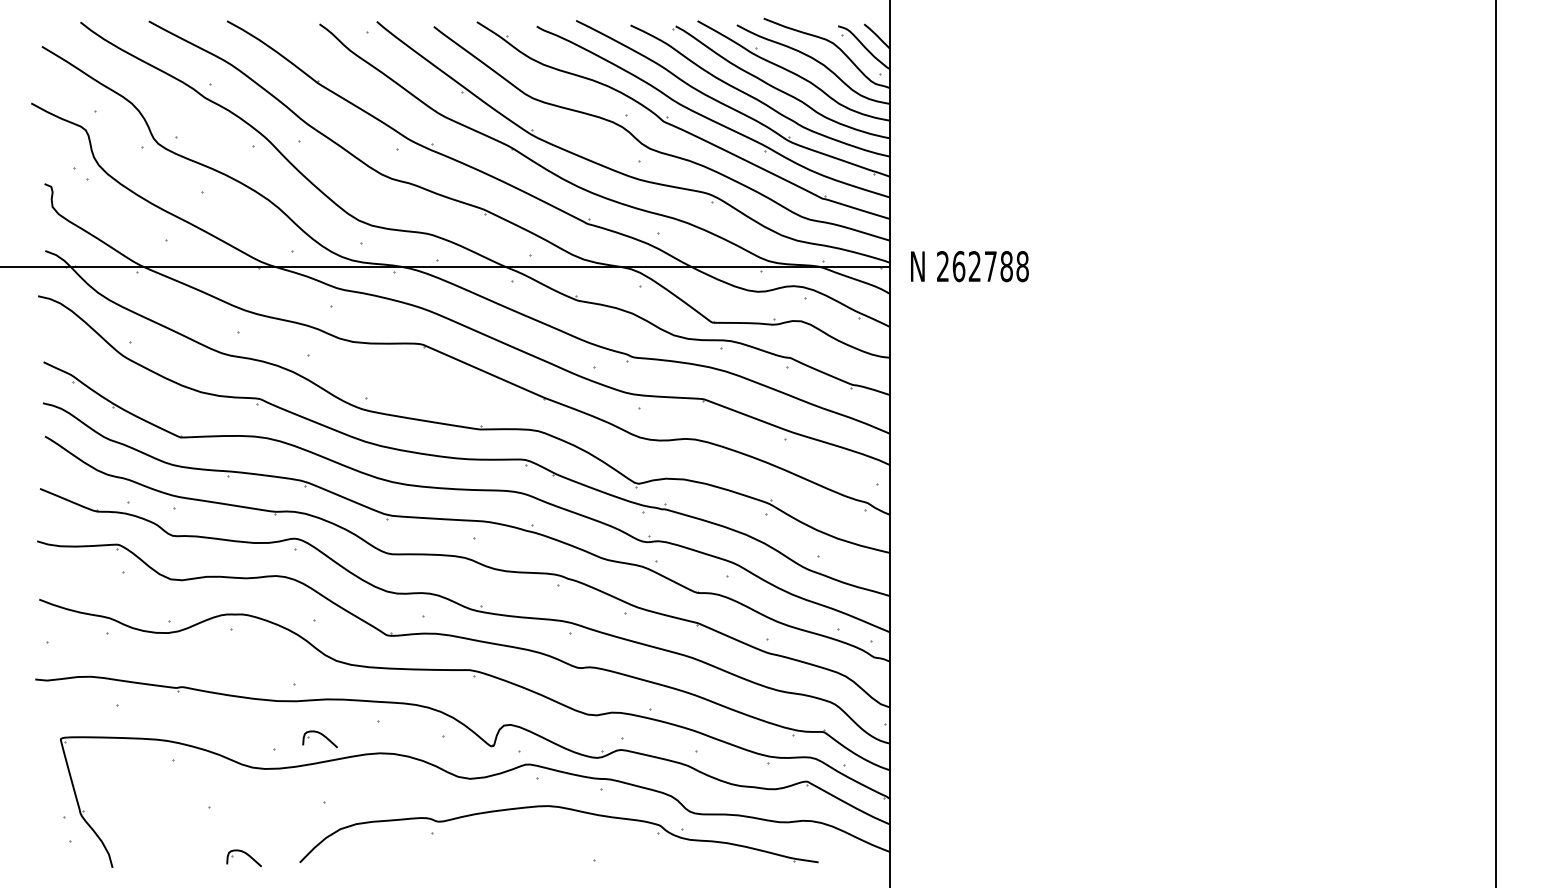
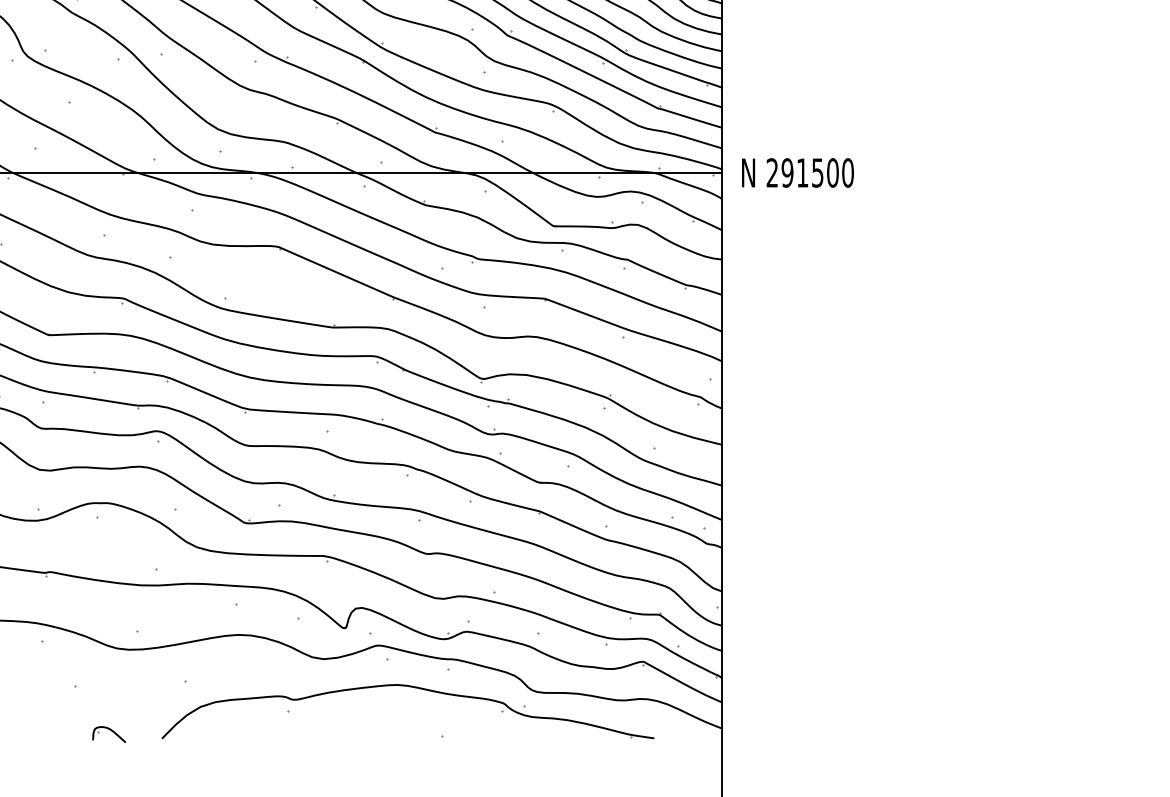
text: (990, 266) -> (817, 172), 262788 -> 291500
part: (319, 738) -> (180, 620), removed

